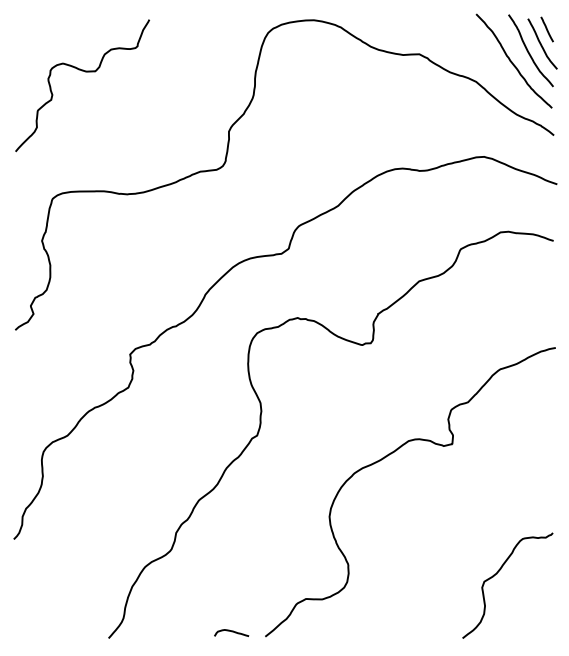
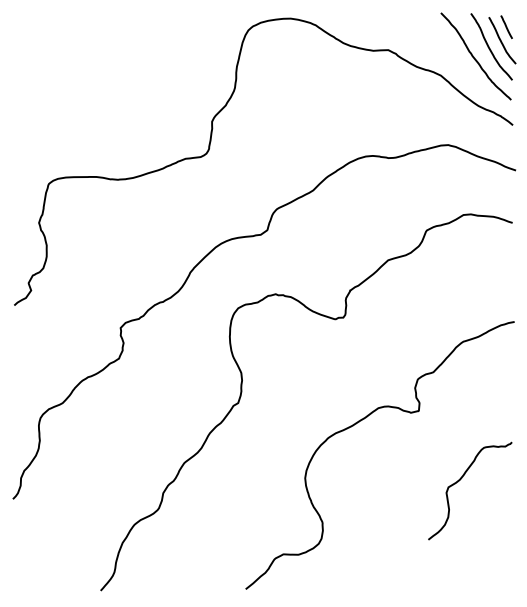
curve: (86, 73) -> (80, 67), removed
curve: (497, 574) -> (460, 480), moved
curve: (231, 632) -> (214, 585), removed

